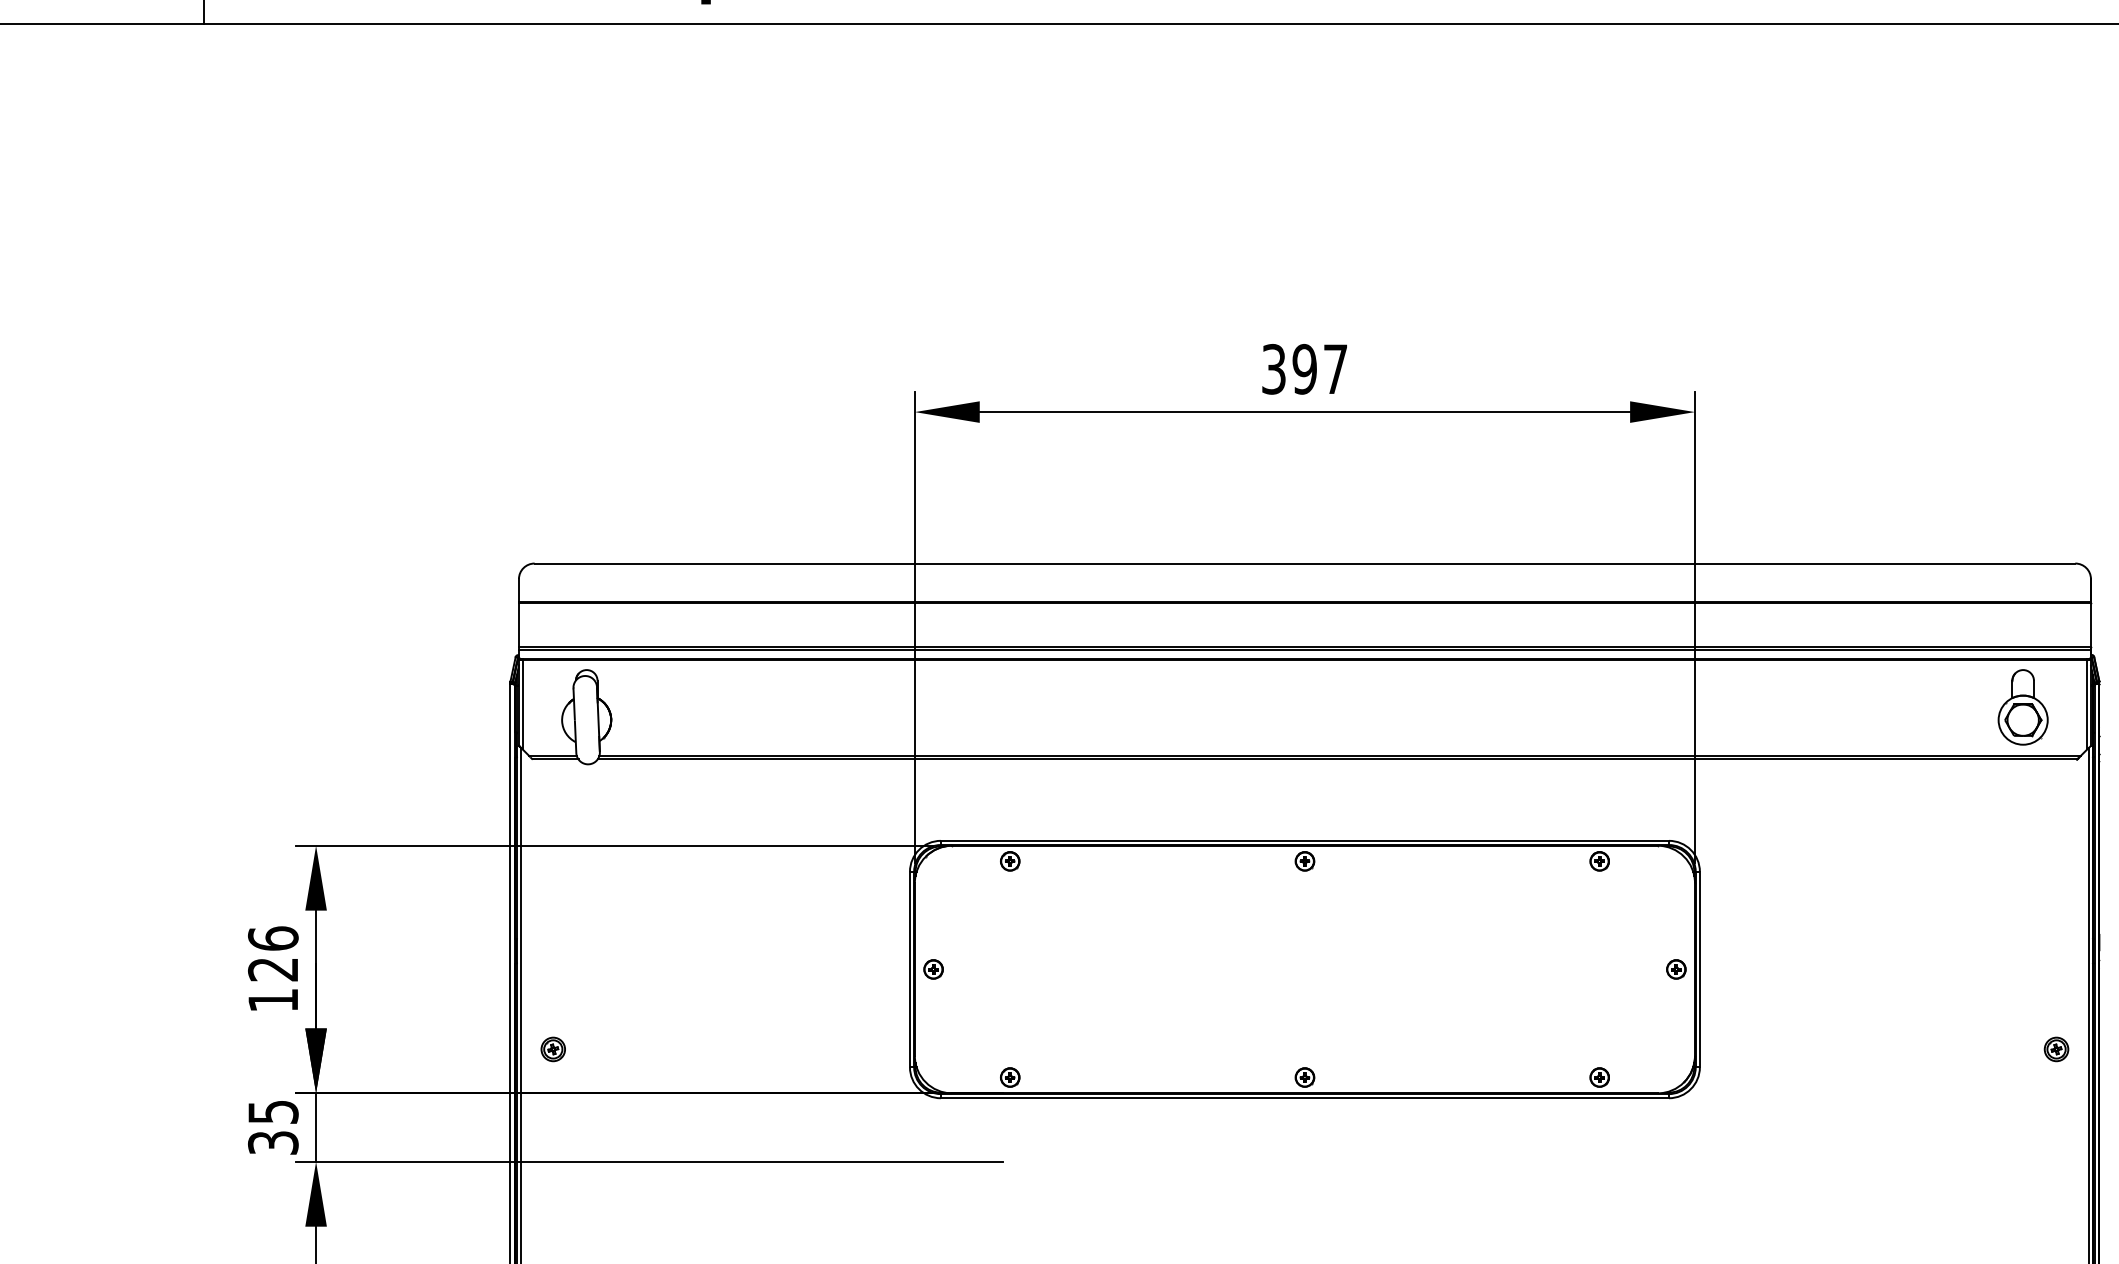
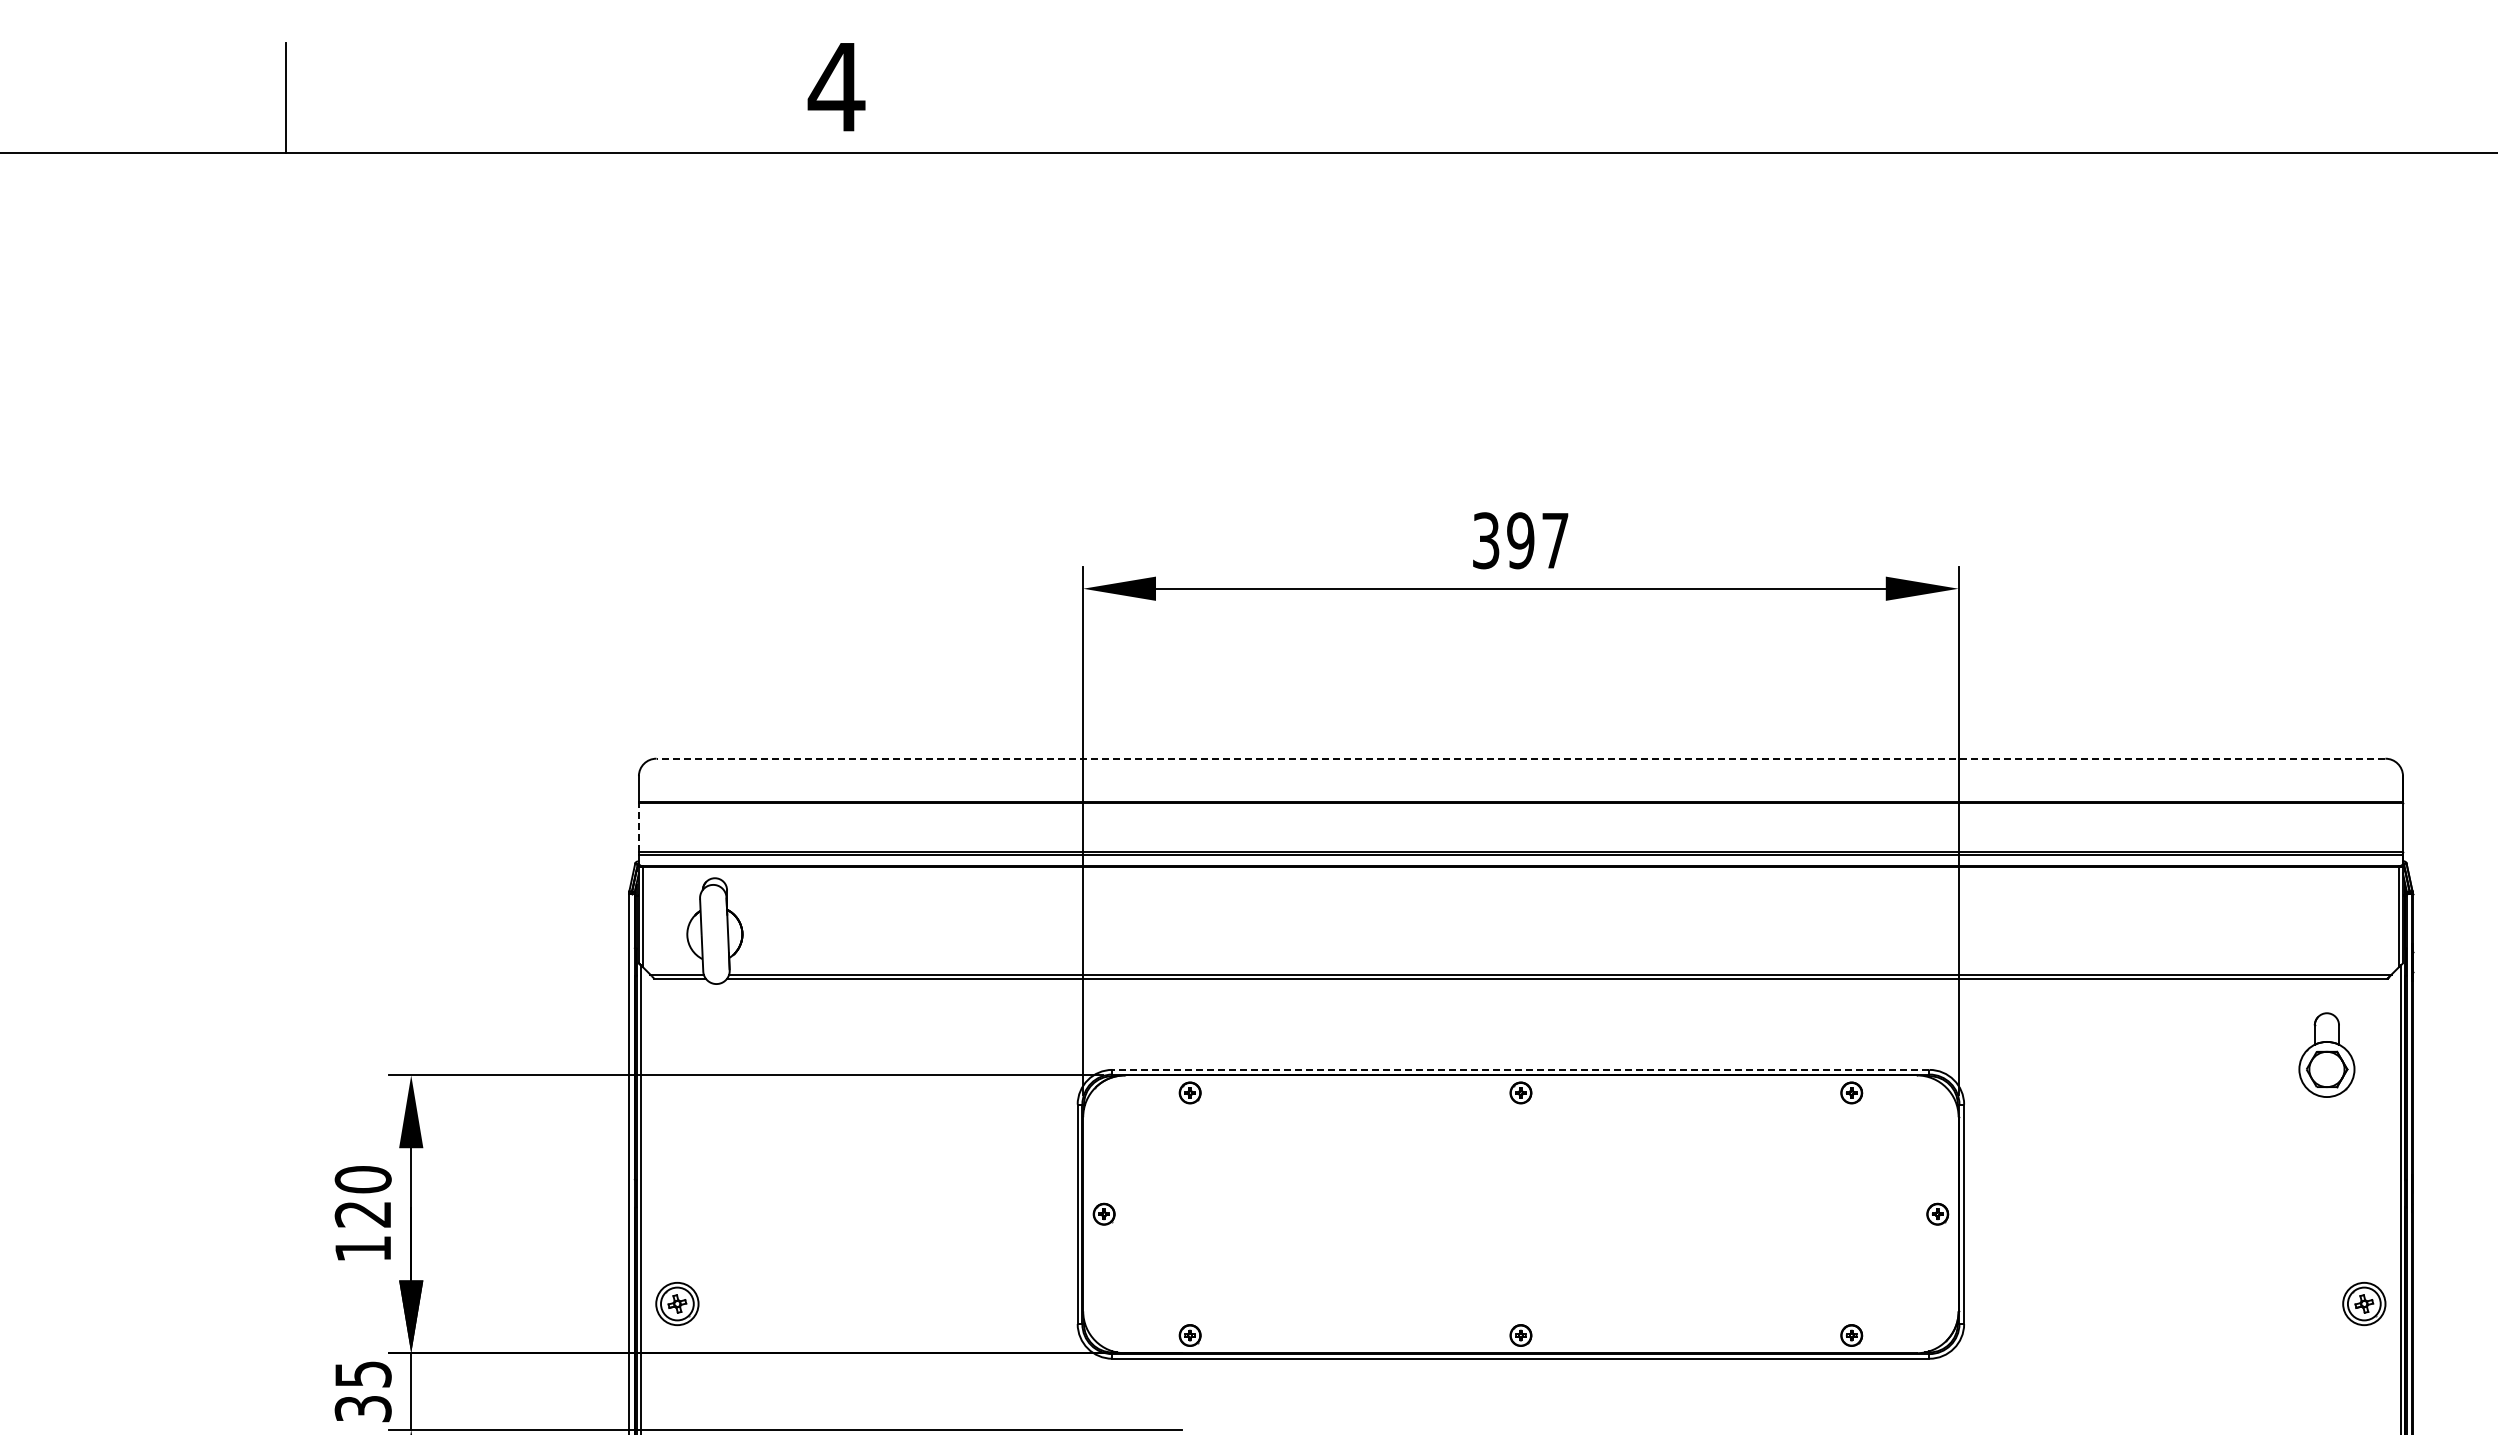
line: (1304, 563) -> (1520, 758), solid -> dashed
line: (518, 624) -> (638, 827), solid -> dashed
part: (2022, 706) -> (2326, 1054), moved
line: (1304, 840) -> (1520, 1069), solid -> dashed
text: (272, 938) -> (362, 1179), 126 -> 120
part: (553, 1049) -> (677, 1303), size x1.6
part: (2056, 1049) -> (2364, 1303), size x1.6

